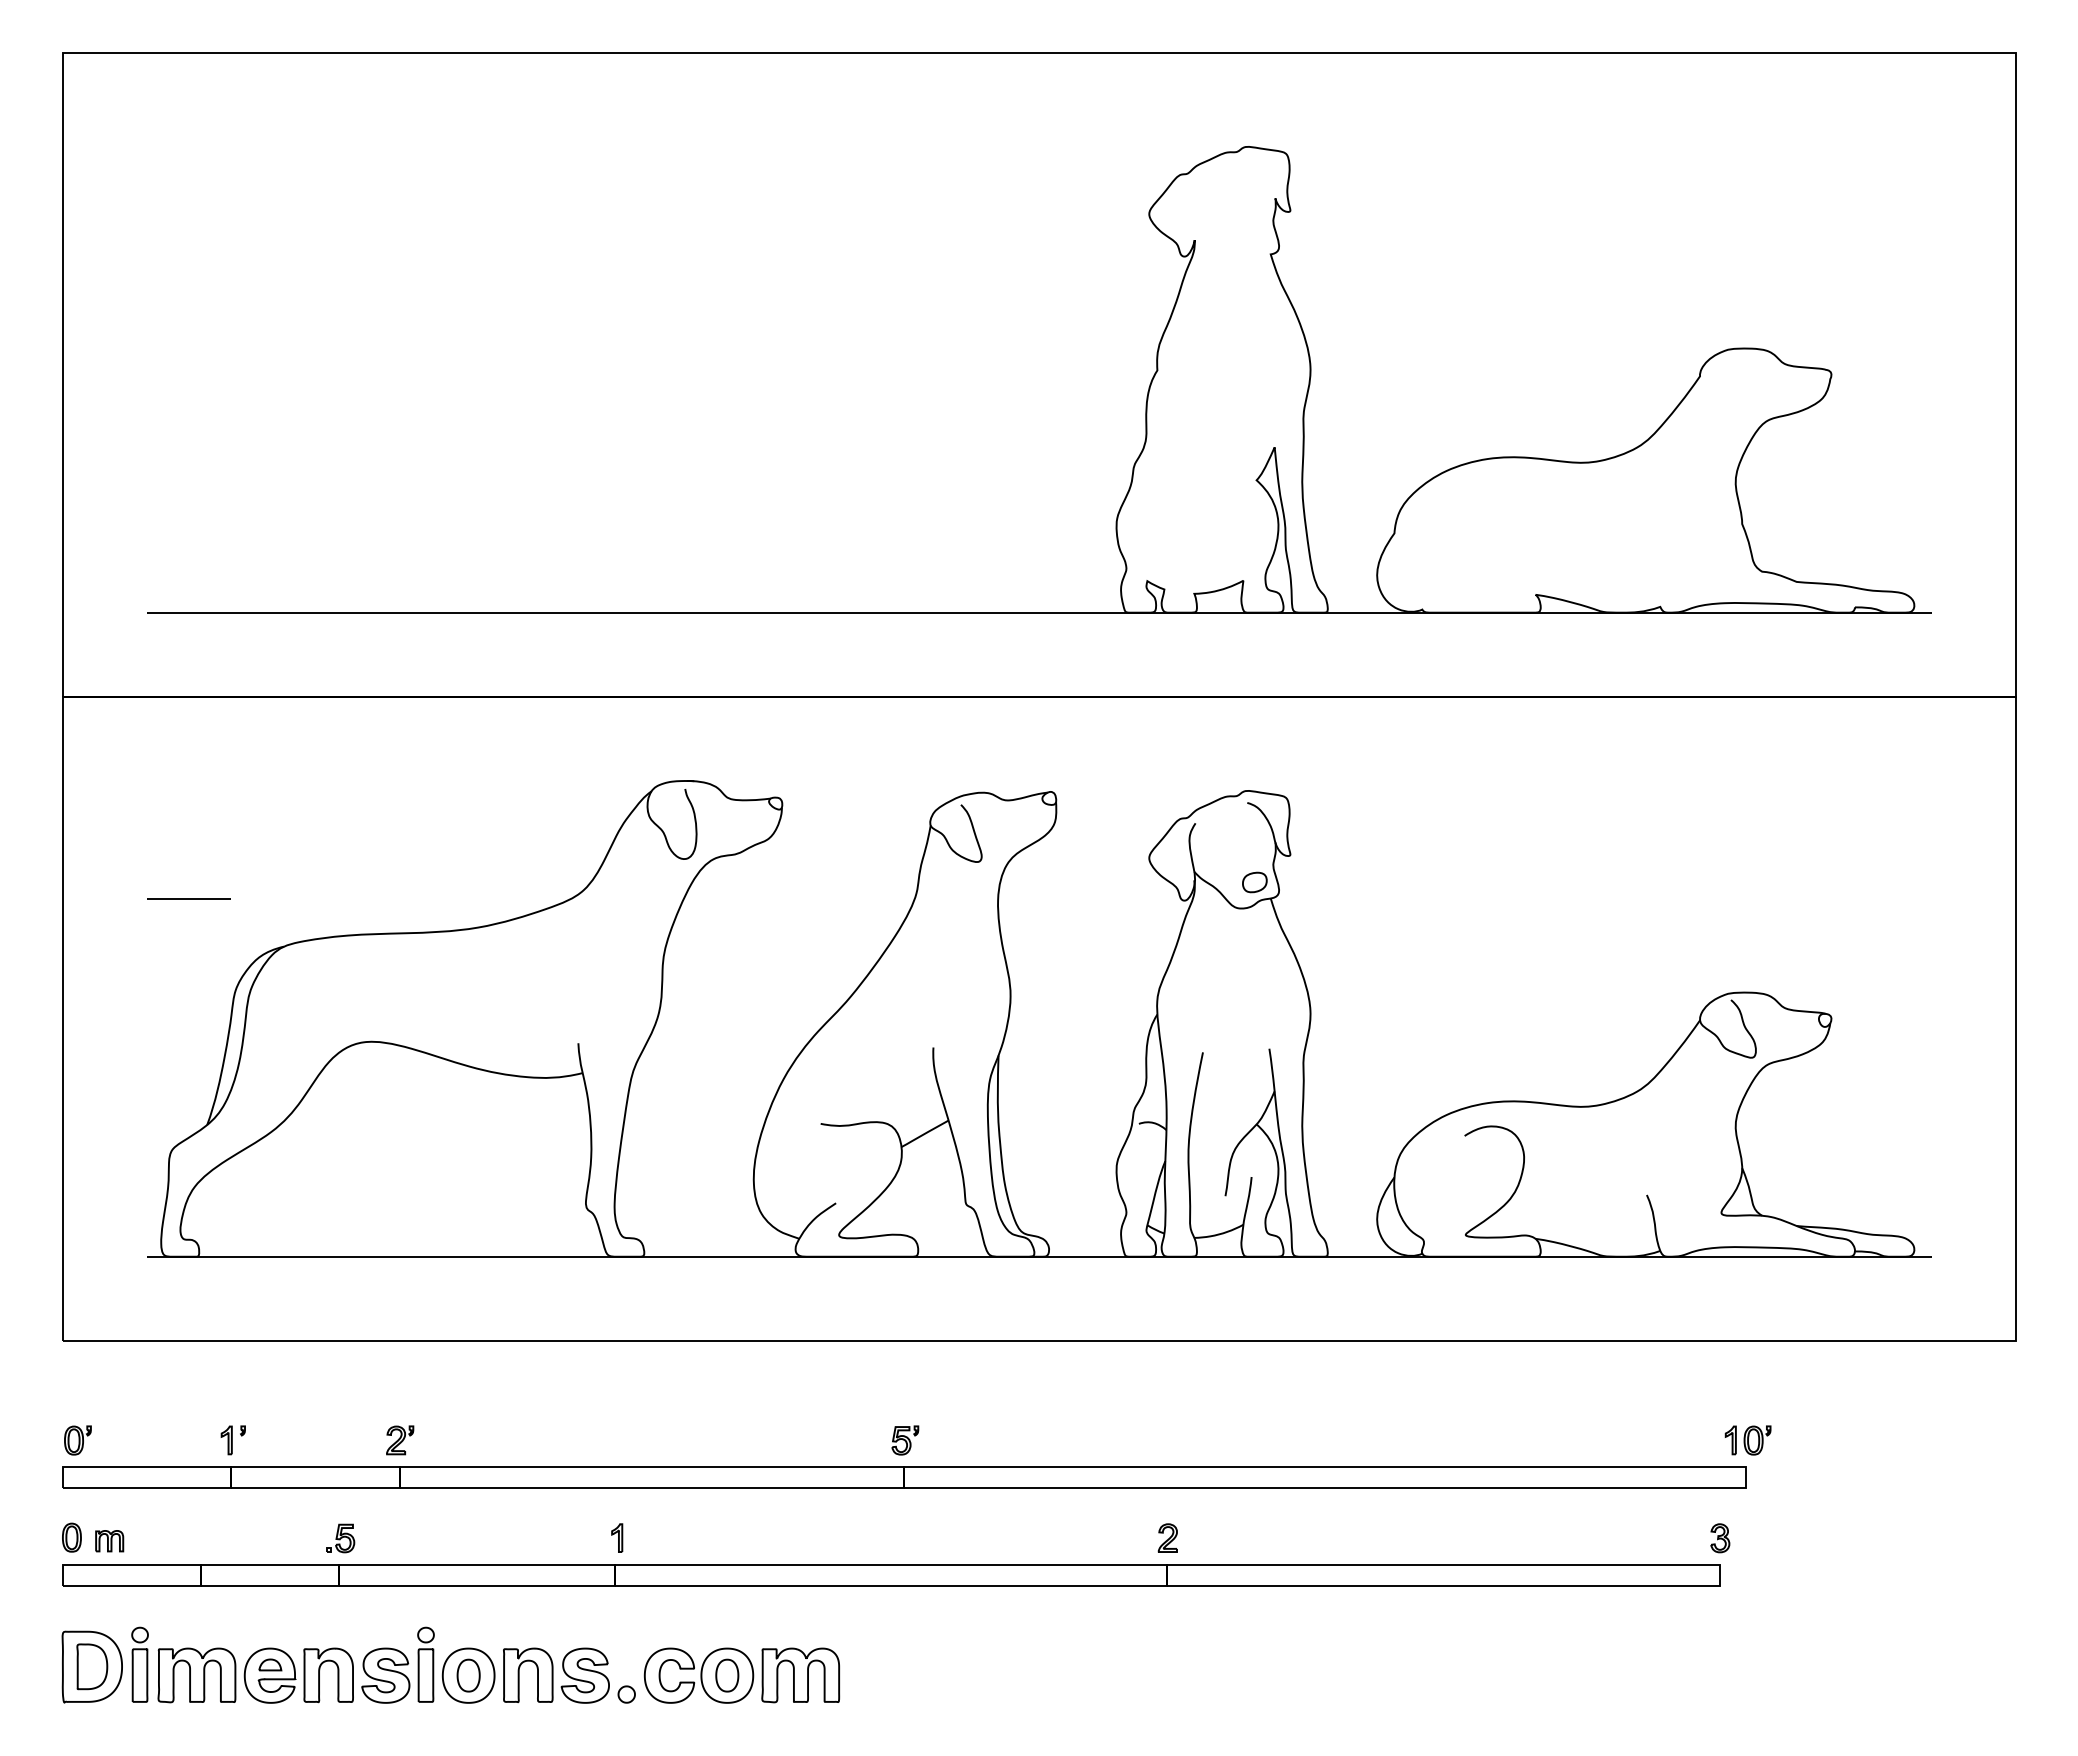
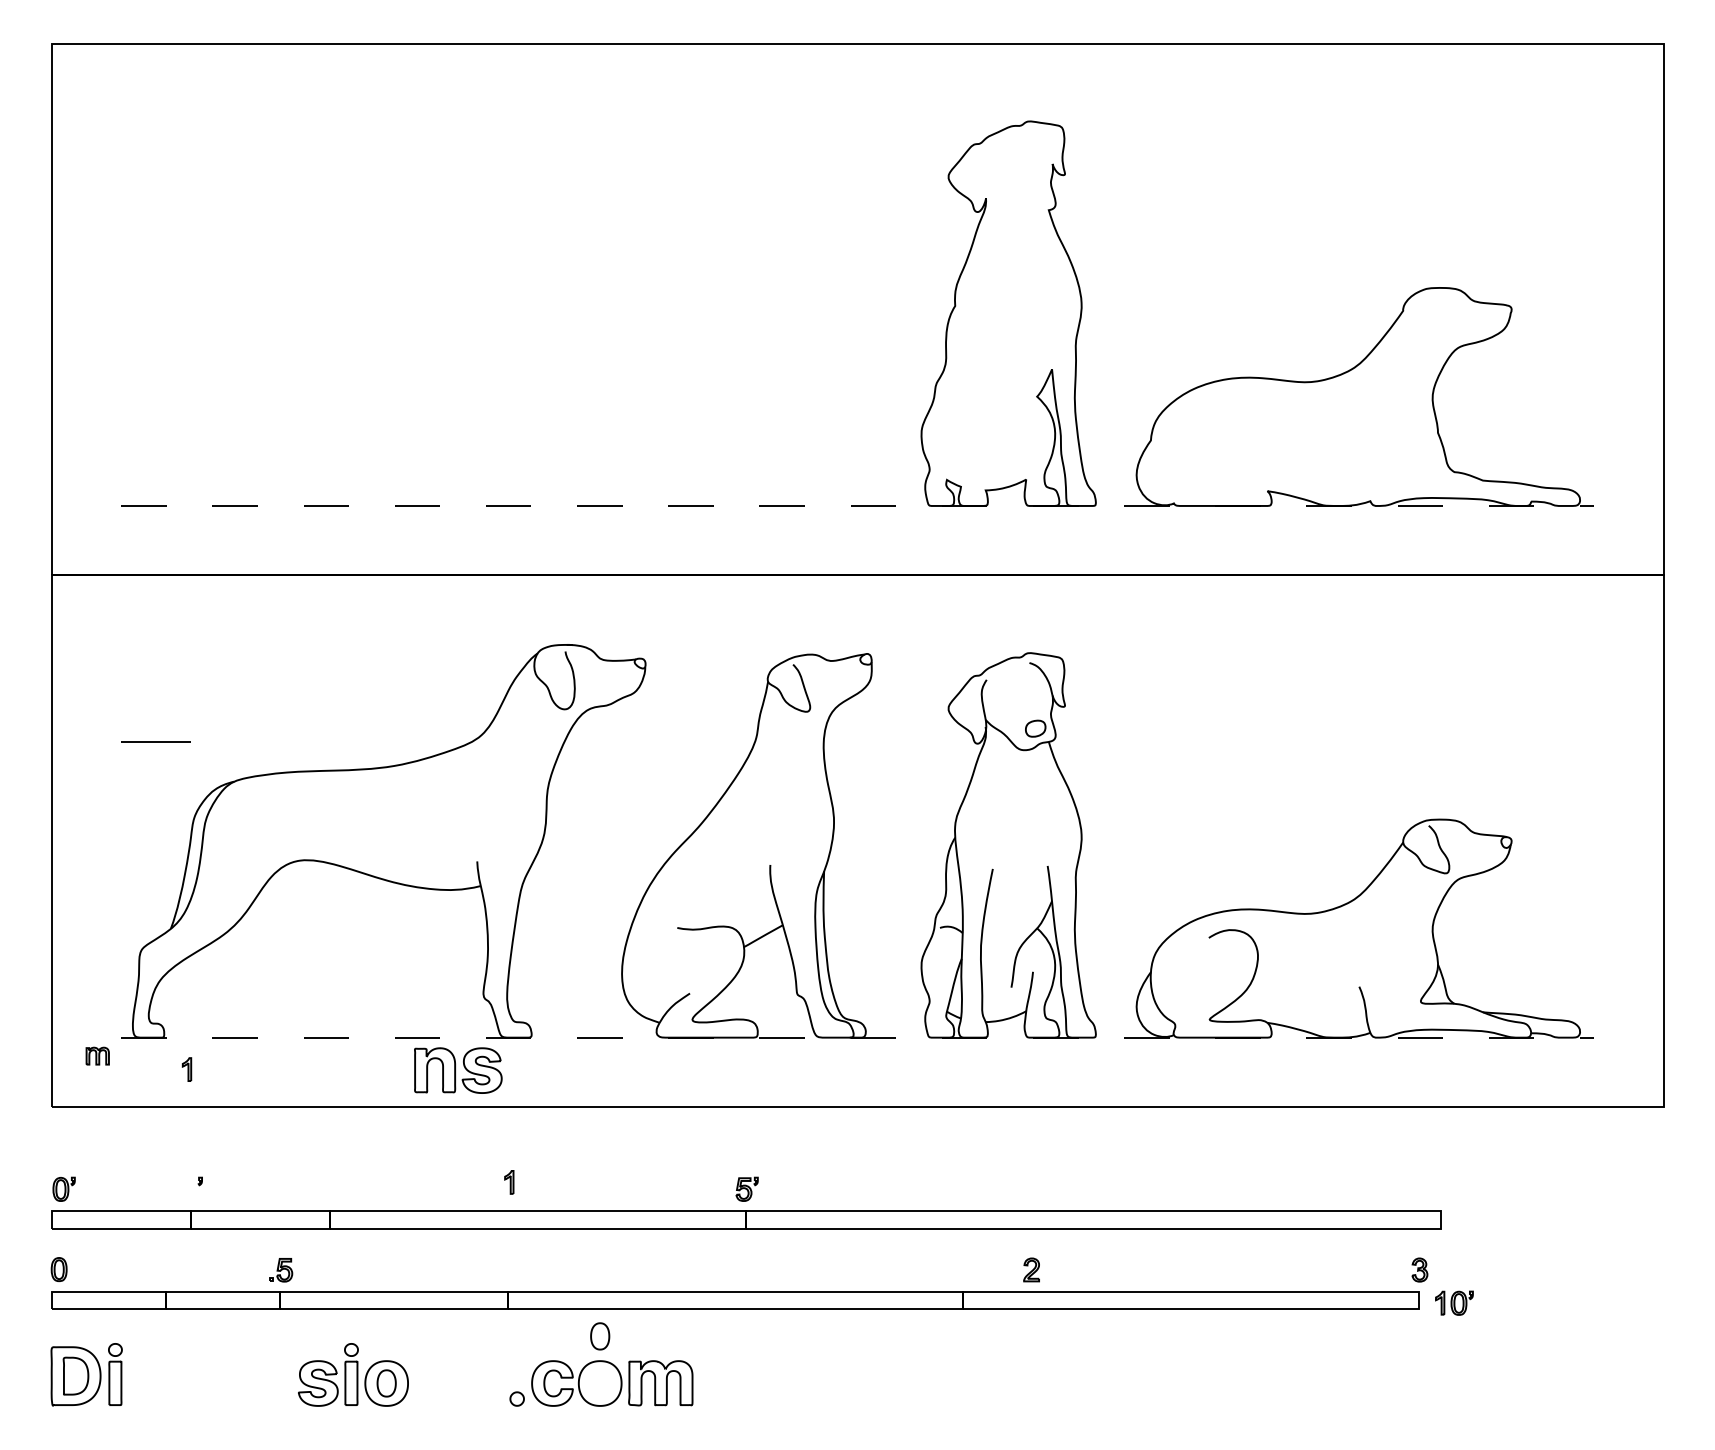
line: (1039, 612) -> (857, 505), solid -> dashed
line: (1039, 1256) -> (857, 1037), solid -> dashed
part: (226, 1440) -> (186, 1069), moved
part: (400, 1440) -> (330, 1189), removed
part: (1747, 1440) -> (1453, 1303), moved
part: (617, 1537) -> (509, 1181), moved
part: (1167, 1537) -> (1031, 1269), moved
part: (109, 1541) -> (97, 1056), moved
part: (255, 1675) -> (210, 1383), removed
part: (556, 1675) -> (458, 1070), moved
part: (727, 1675) -> (600, 1336), moved

